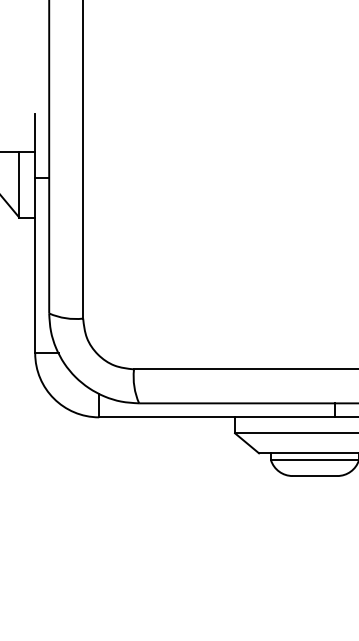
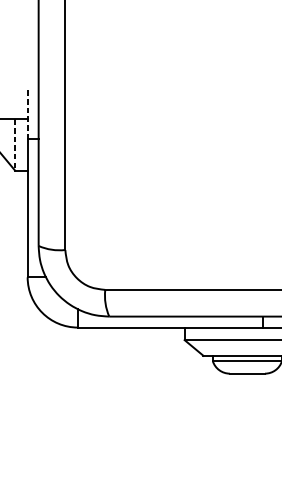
line: (35, 145) -> (27, 114), solid -> dashed
line: (19, 184) -> (15, 144), solid -> dashed

